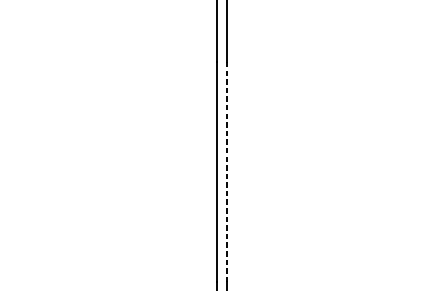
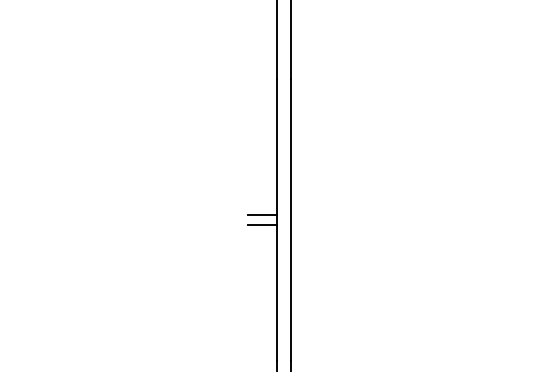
line: (205, 167) -> (262, 214), added
line: (227, 171) -> (290, 219), dashed -> solid
line: (205, 176) -> (262, 225), added

